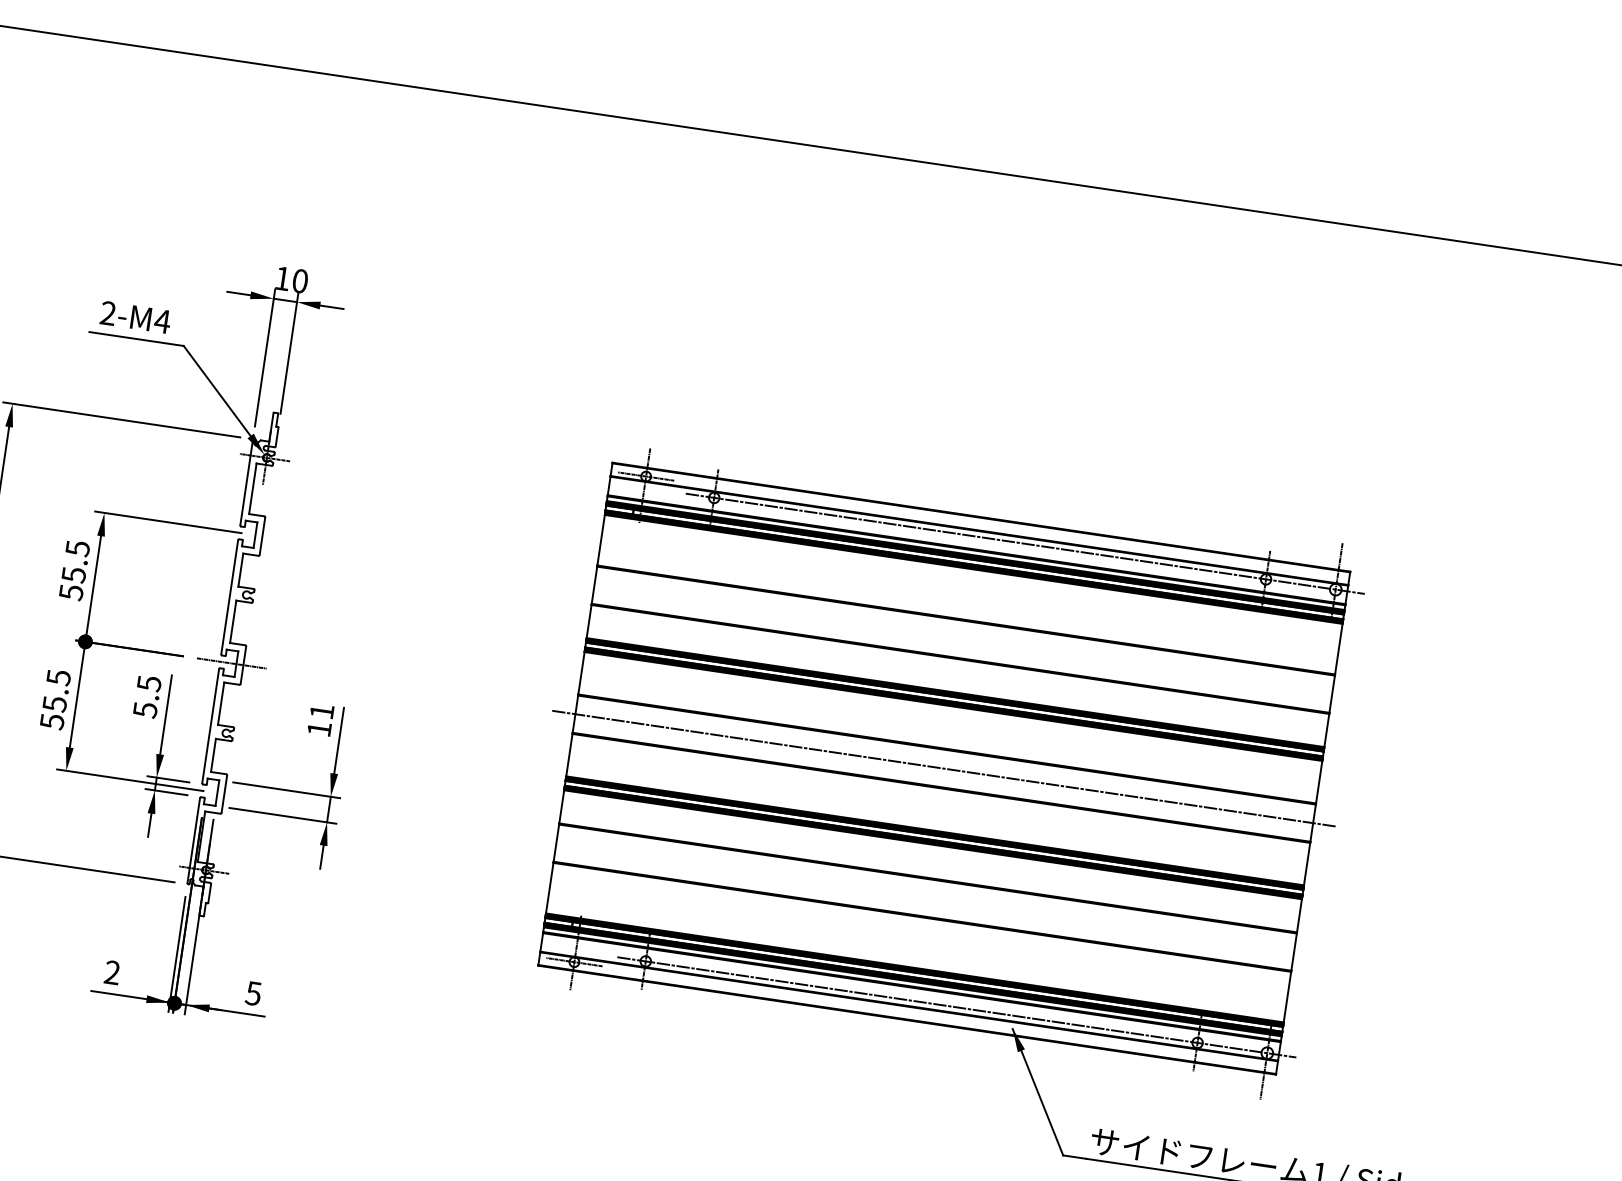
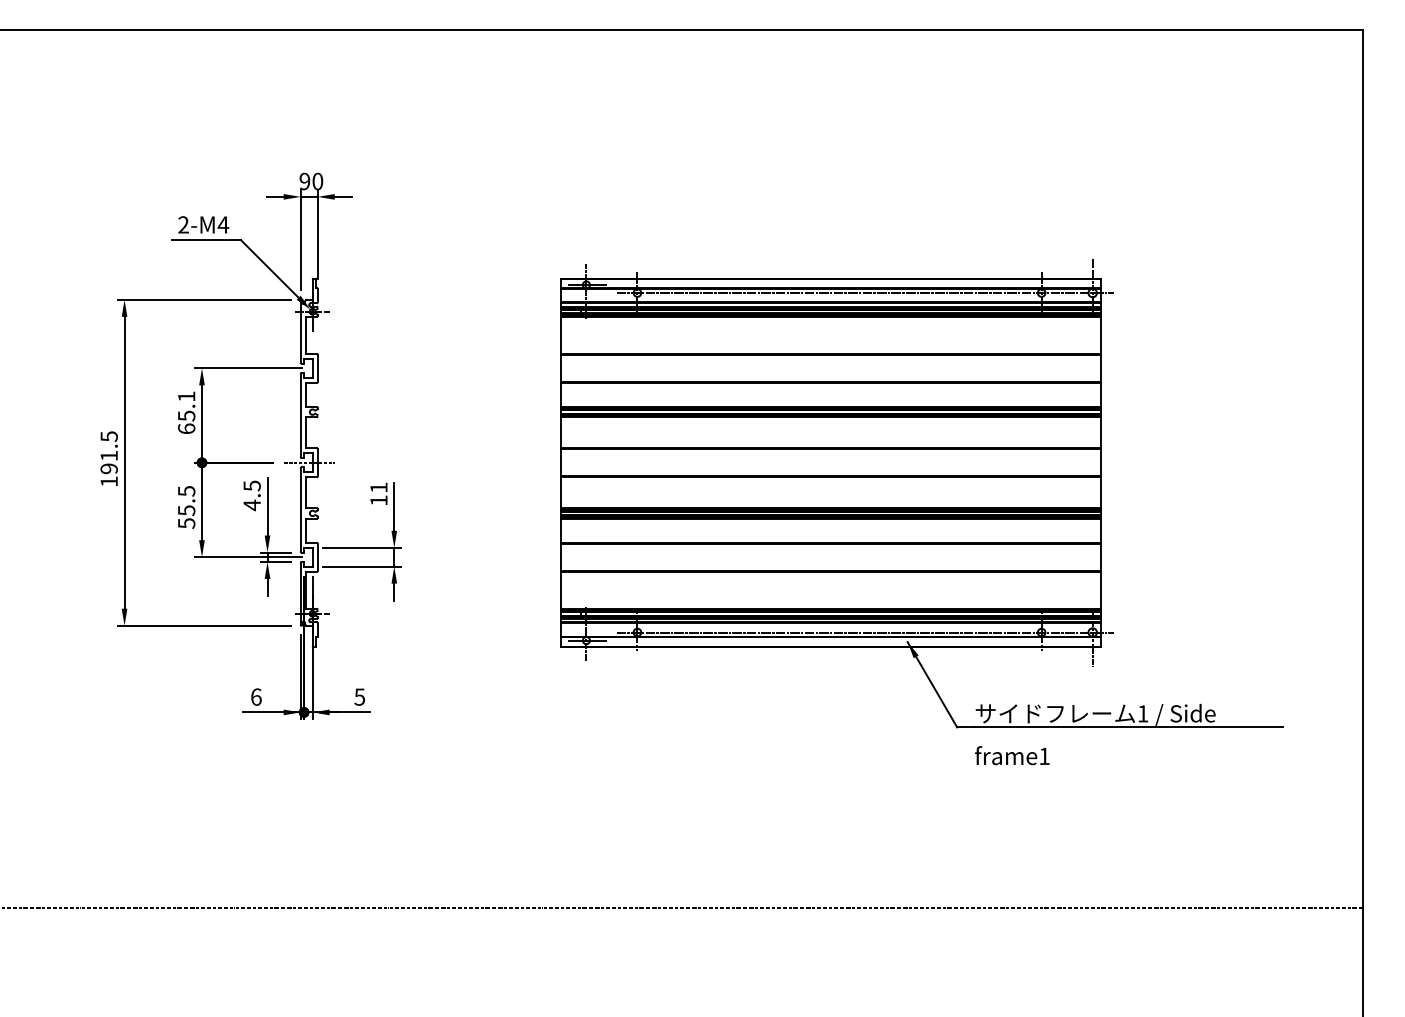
text: (282, 278) -> (304, 181), 10 -> 90
text: (74, 570) -> (186, 412), 55.5 -> 65.1
text: (144, 710) -> (251, 505), 5.5 -> 4.5
line: (943, 768) -> (830, 462), removed
text: (112, 971) -> (256, 696), 2 -> 6

